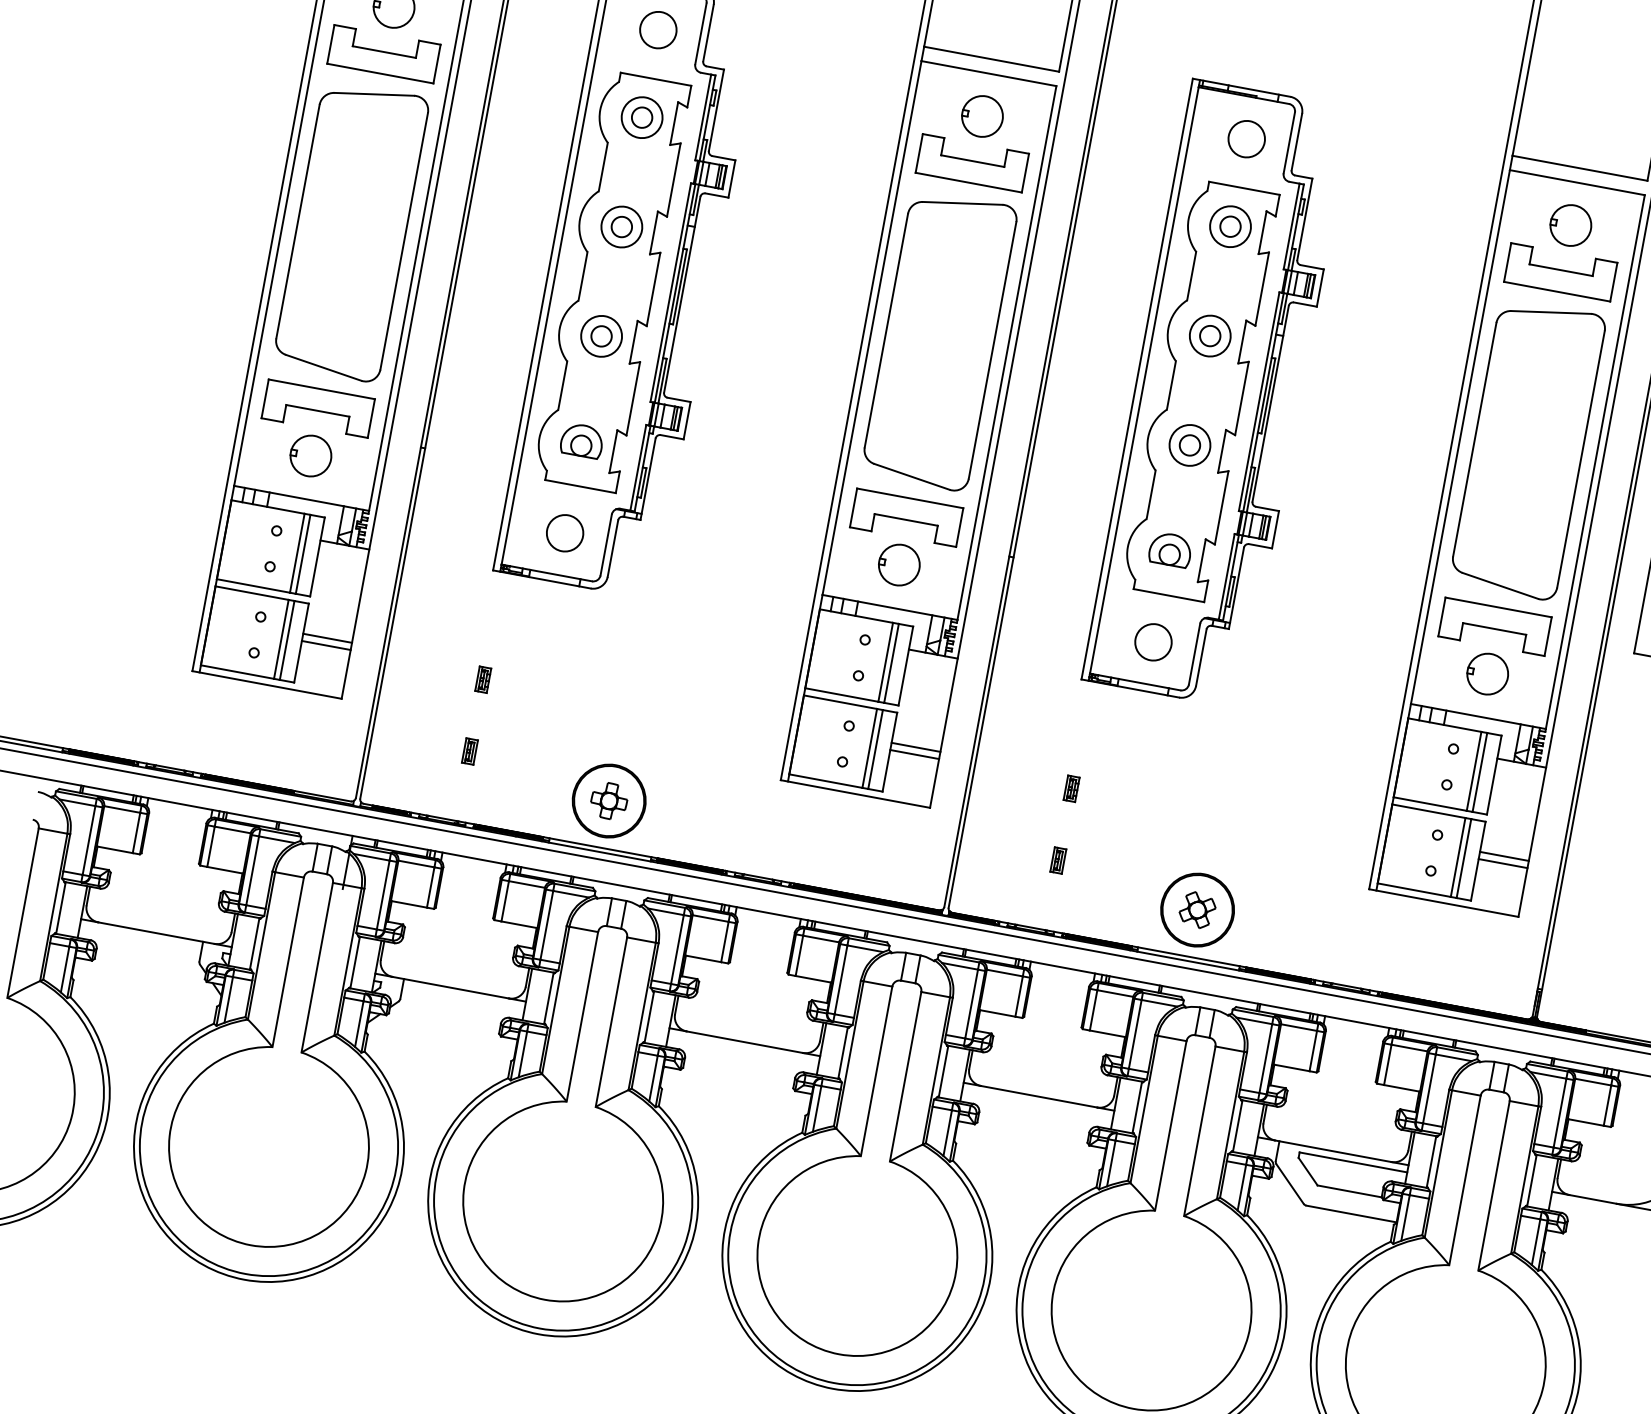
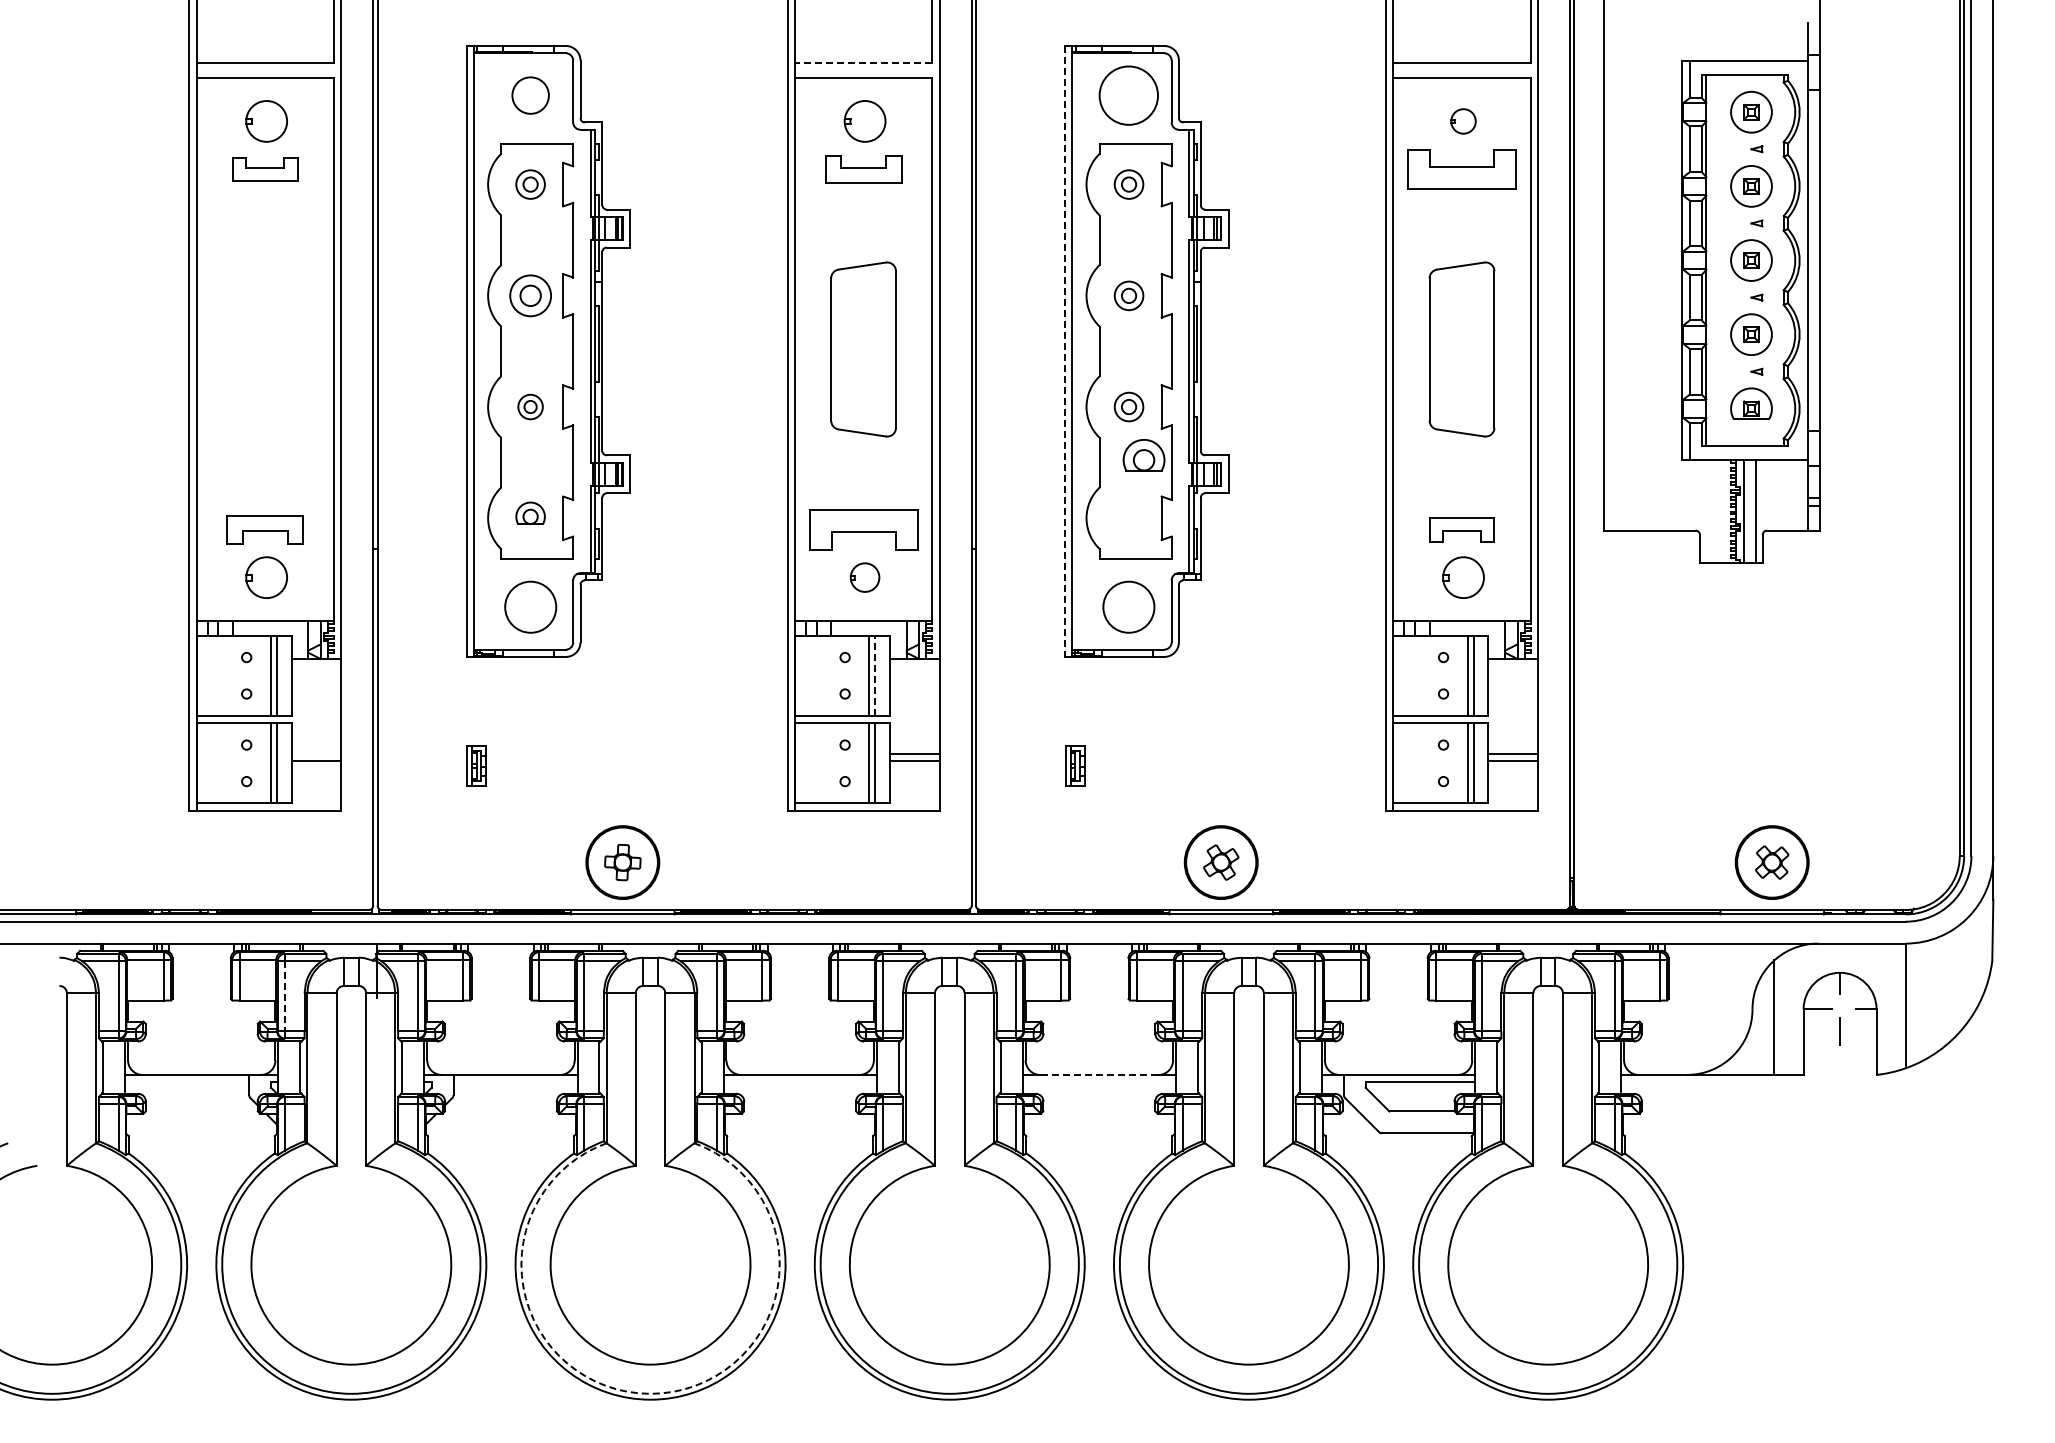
part: (383, 54) -> (264, 169), size x0.6
line: (991, 59) -> (863, 63), solid -> dashed
part: (641, 117) -> (530, 184), size x0.7
circle: (1247, 139) -> (1129, 95), size x1.6
part: (972, 163) -> (863, 169), size x0.7
part: (1570, 225) -> (1463, 121), size x0.6
part: (1229, 226) -> (1128, 184), size x0.7
part: (351, 231) -> (265, 349), removed
part: (601, 335) -> (530, 406), size x0.6
part: (1209, 335) -> (1128, 295), size x0.7
part: (939, 340) -> (863, 349), size x0.6
line: (1137, 379) -> (1065, 351), solid -> dashed
part: (317, 408) -> (264, 529), size x0.7
part: (582, 441) -> (530, 513), size x0.7
part: (1189, 444) -> (1128, 406), size x0.7
part: (1527, 449) -> (1461, 349), size x0.6
circle: (564, 533) -> (530, 607), size x1.4
part: (1170, 549) -> (1143, 455), moved
part: (898, 564) -> (864, 577), size x0.7
part: (1494, 626) -> (1461, 529), size x0.6
line: (327, 637) -> (316, 753), removed
circle: (1153, 642) -> (1129, 607), size x1.4
line: (891, 663) -> (875, 675), solid -> dashed
part: (482, 679) -> (476, 766), size x1.6
part: (469, 751) -> (476, 839), removed
part: (1070, 788) -> (1074, 766), size x1.6
part: (1057, 860) -> (1074, 839), removed
line: (252, 871) -> (284, 996), solid -> dashed
line: (1038, 1096) -> (1098, 1074), solid -> dashed
arc: (539, 1328) -> (650, 1393), solid -> dashed

